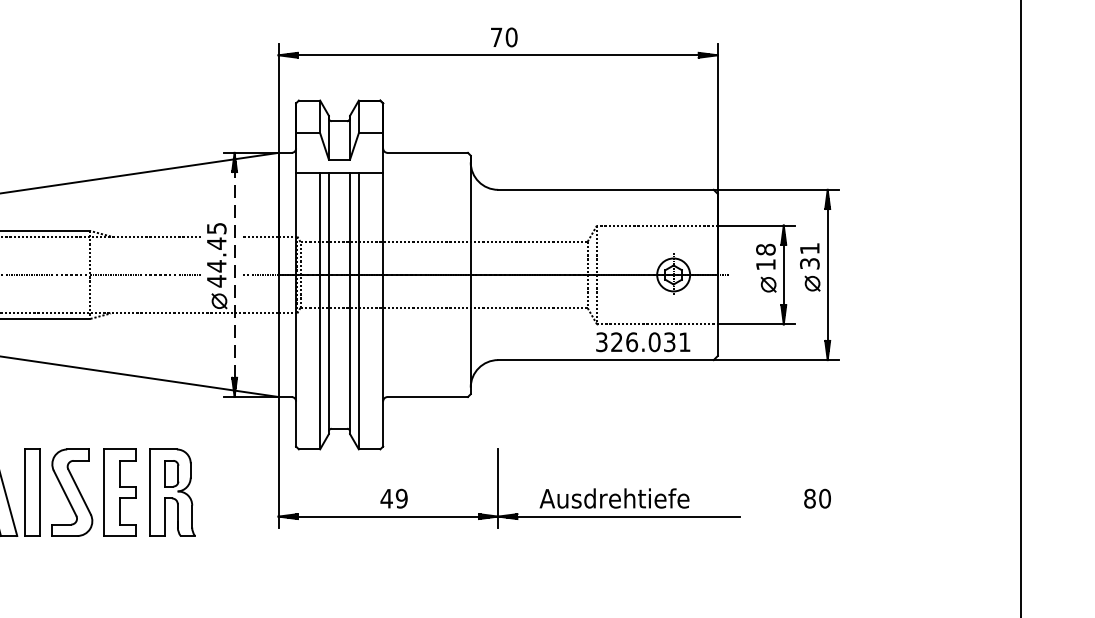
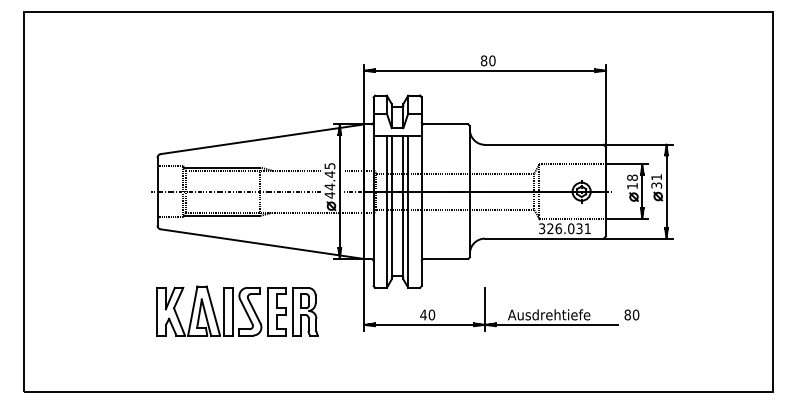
text: (497, 36) -> (484, 60), 70 -> 80
line: (234, 274) -> (339, 191), dashed -> solid
text: (816, 497) -> (631, 314), moved
text: (401, 499) -> (431, 315), 49 -> 40

